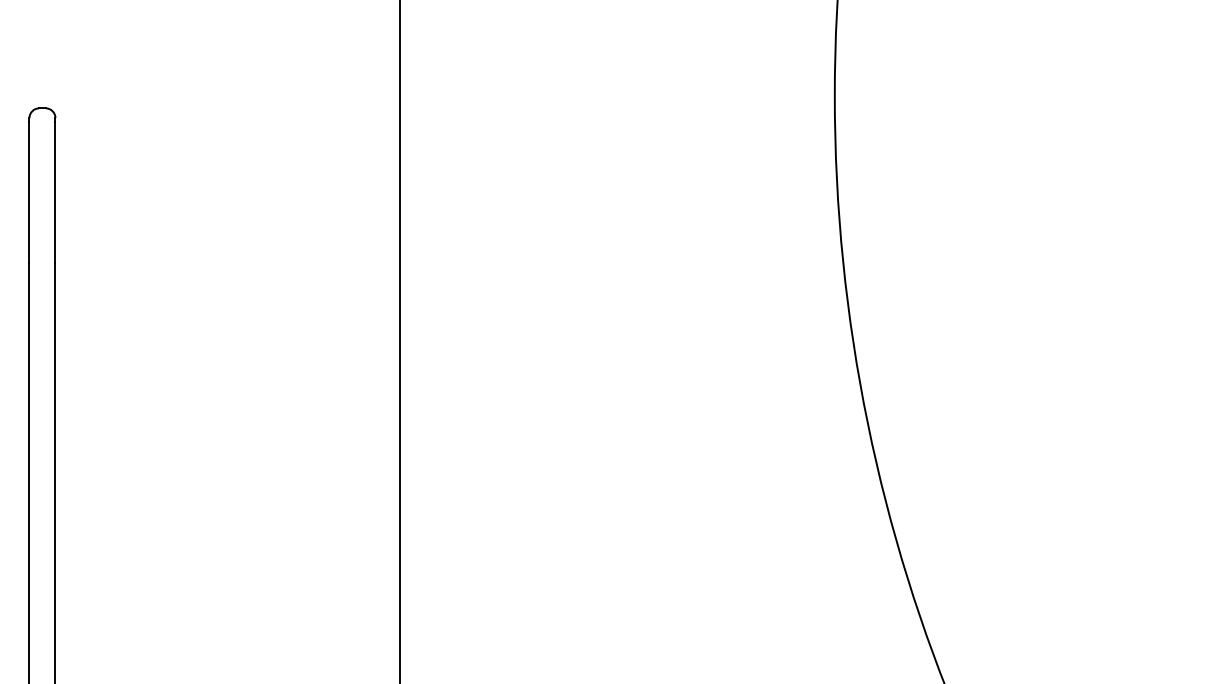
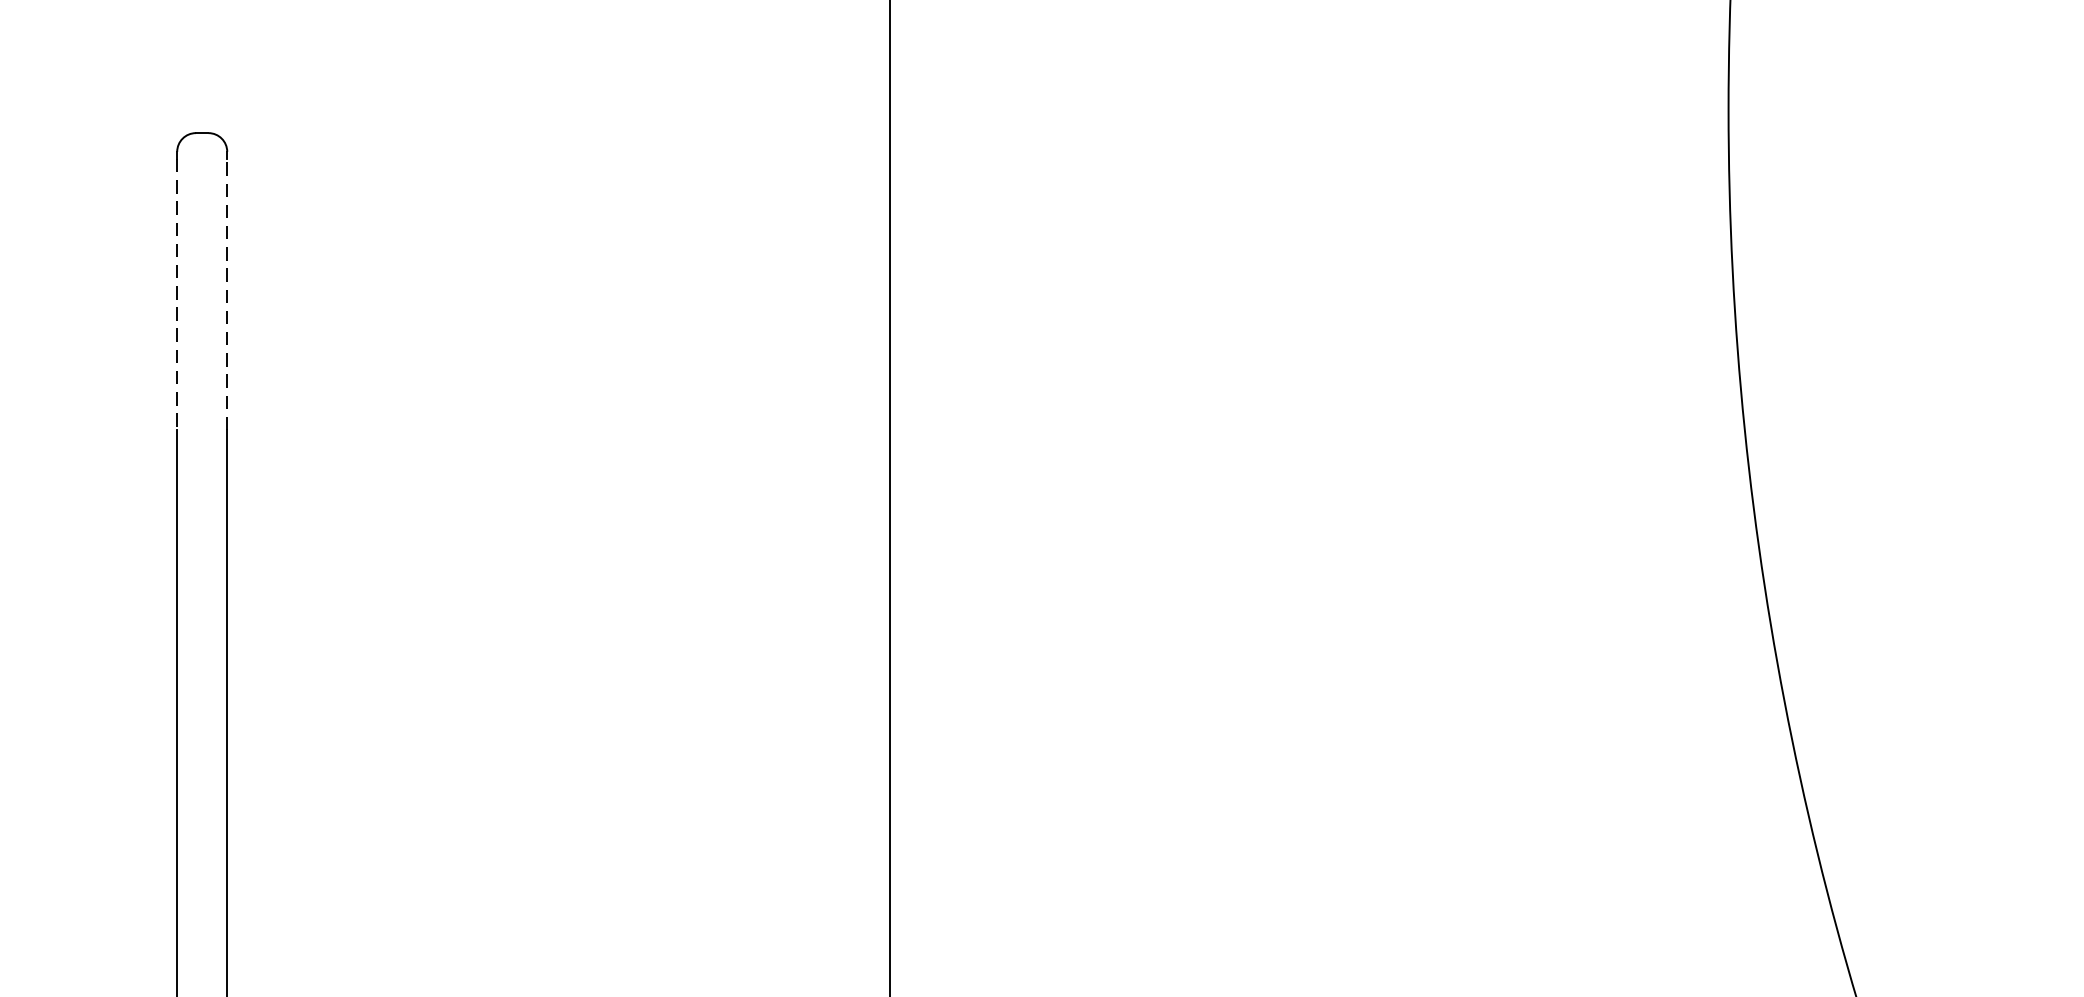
line: (55, 191) -> (227, 293), solid -> dashed
line: (29, 192) -> (177, 295), solid -> dashed

